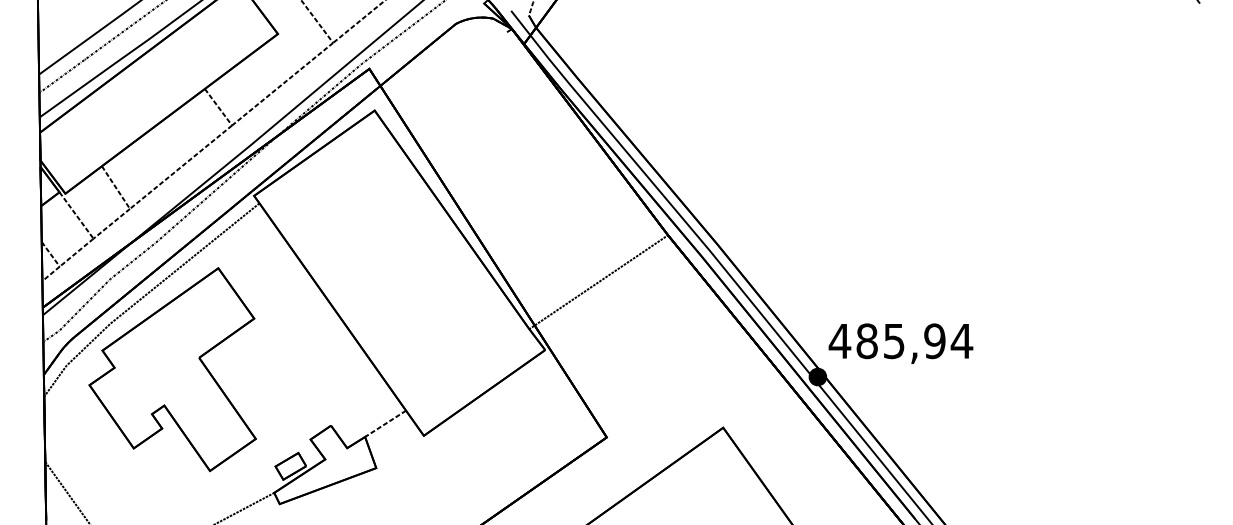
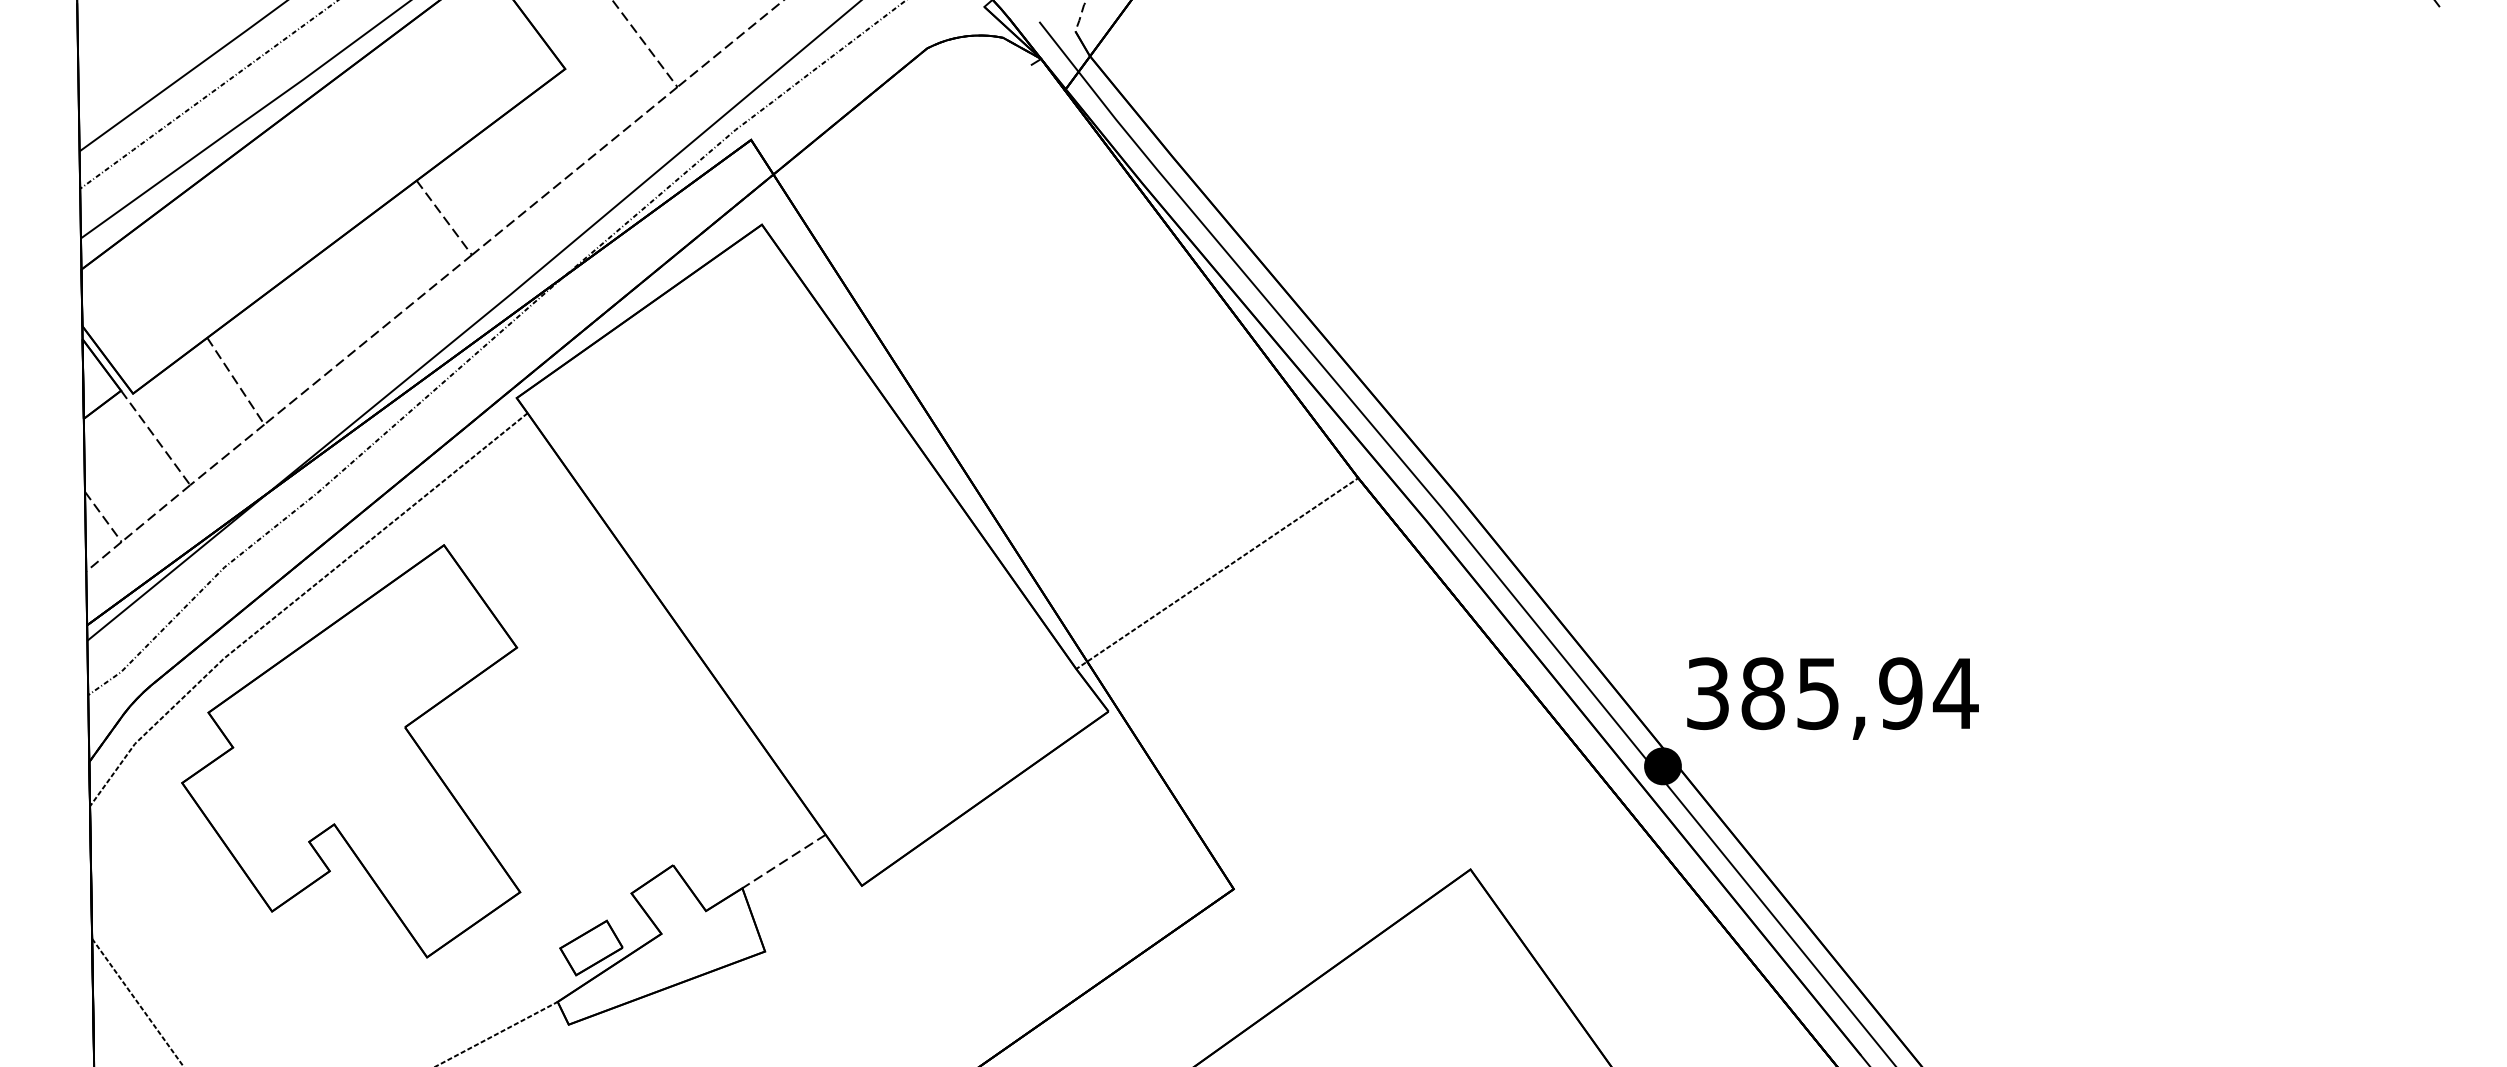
text: (839, 341) -> (1706, 694), 485,94 -> 385,94

